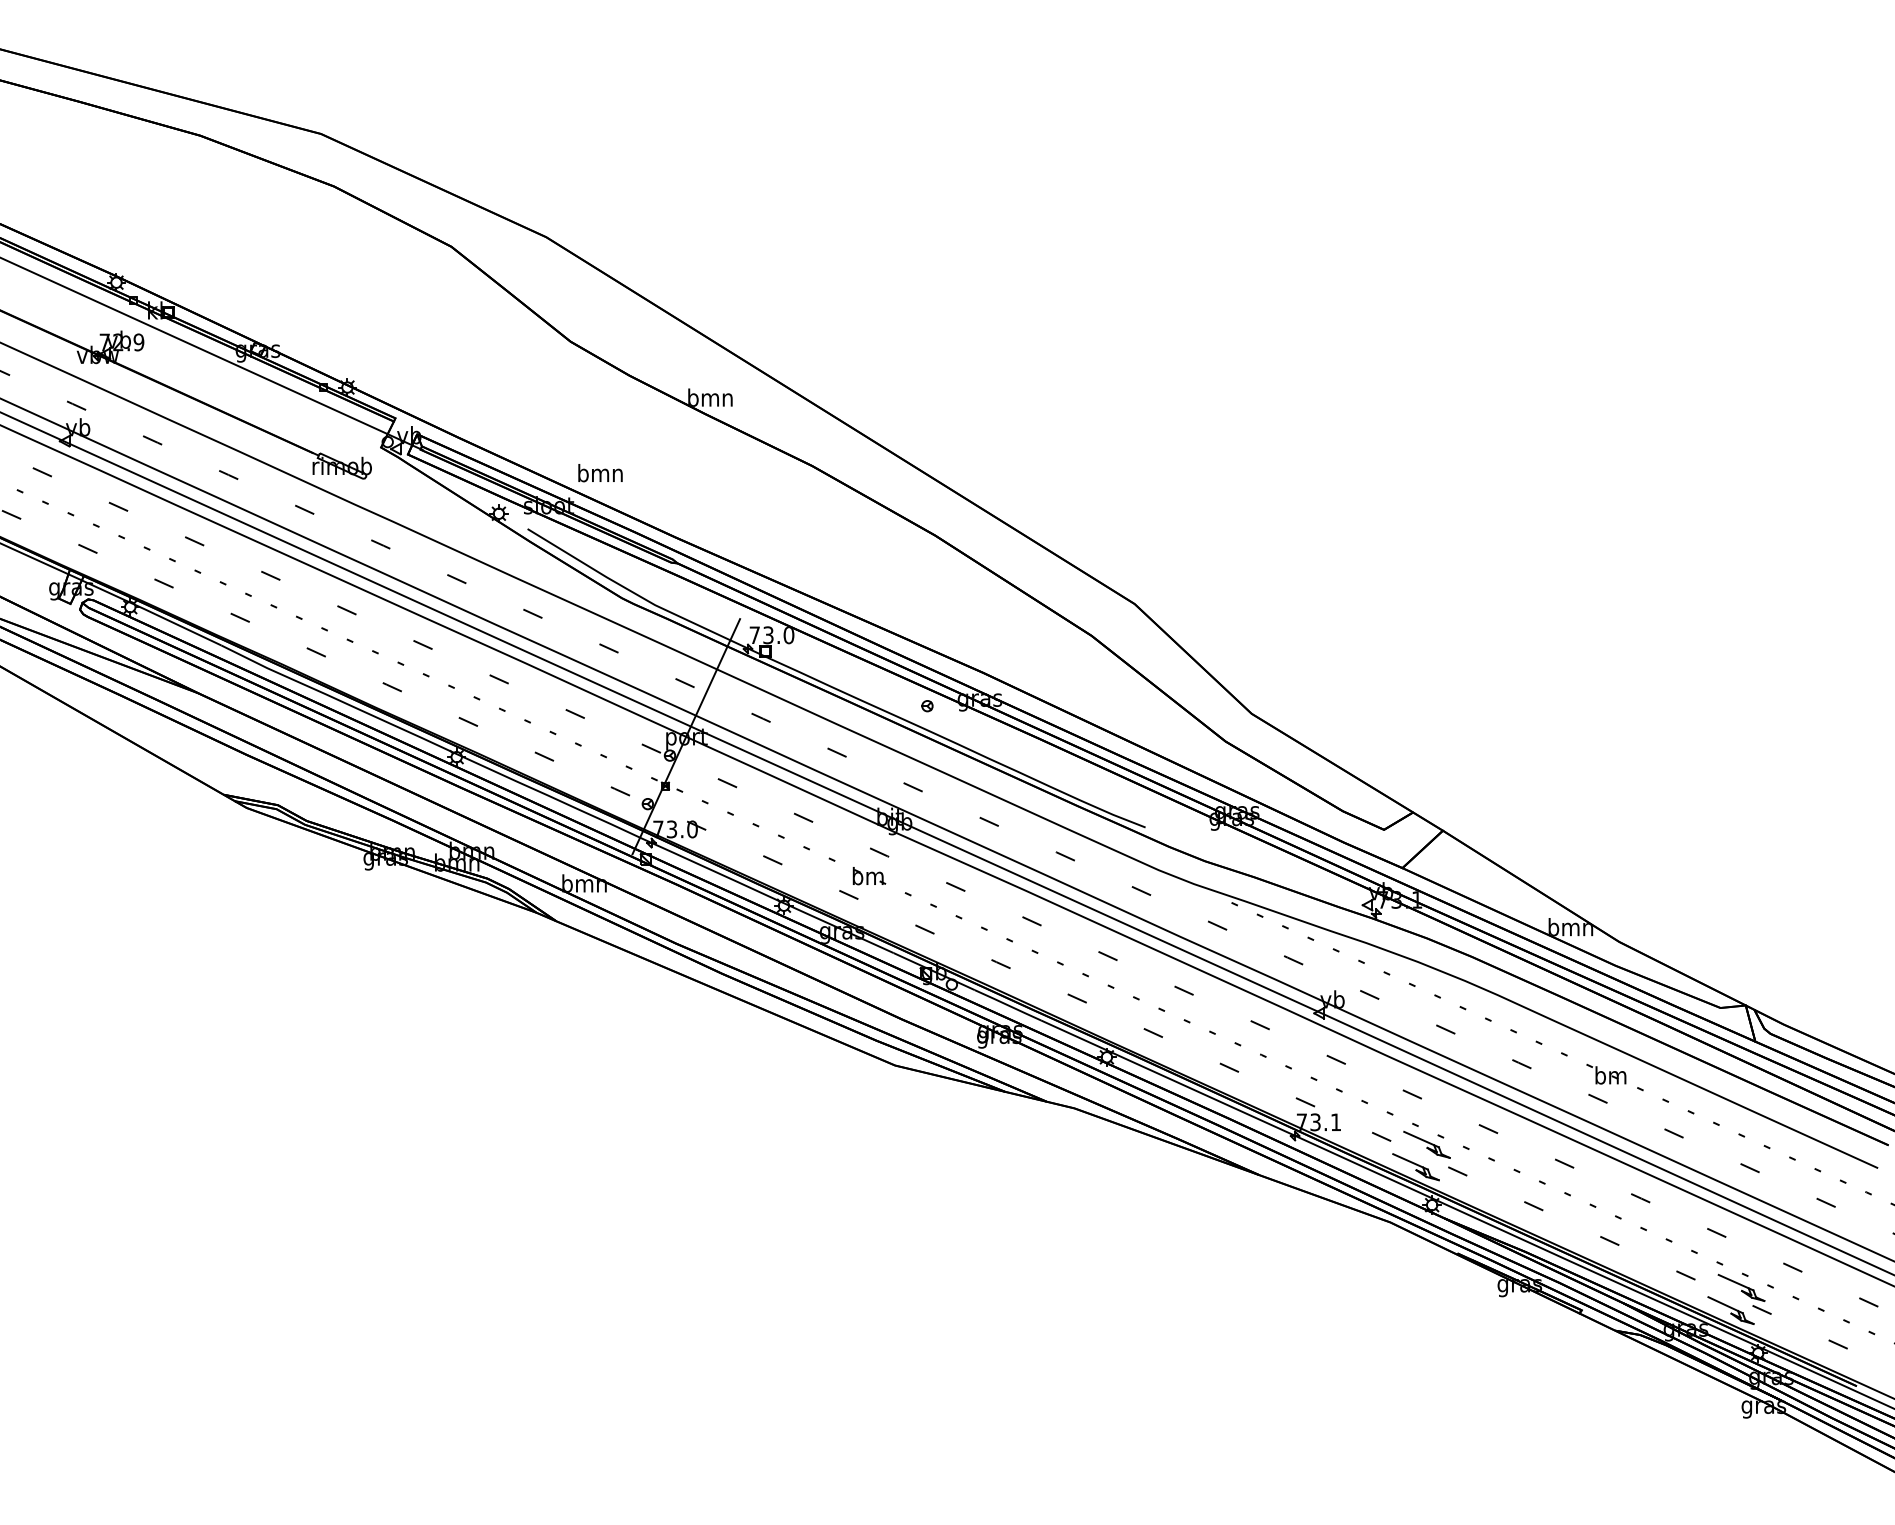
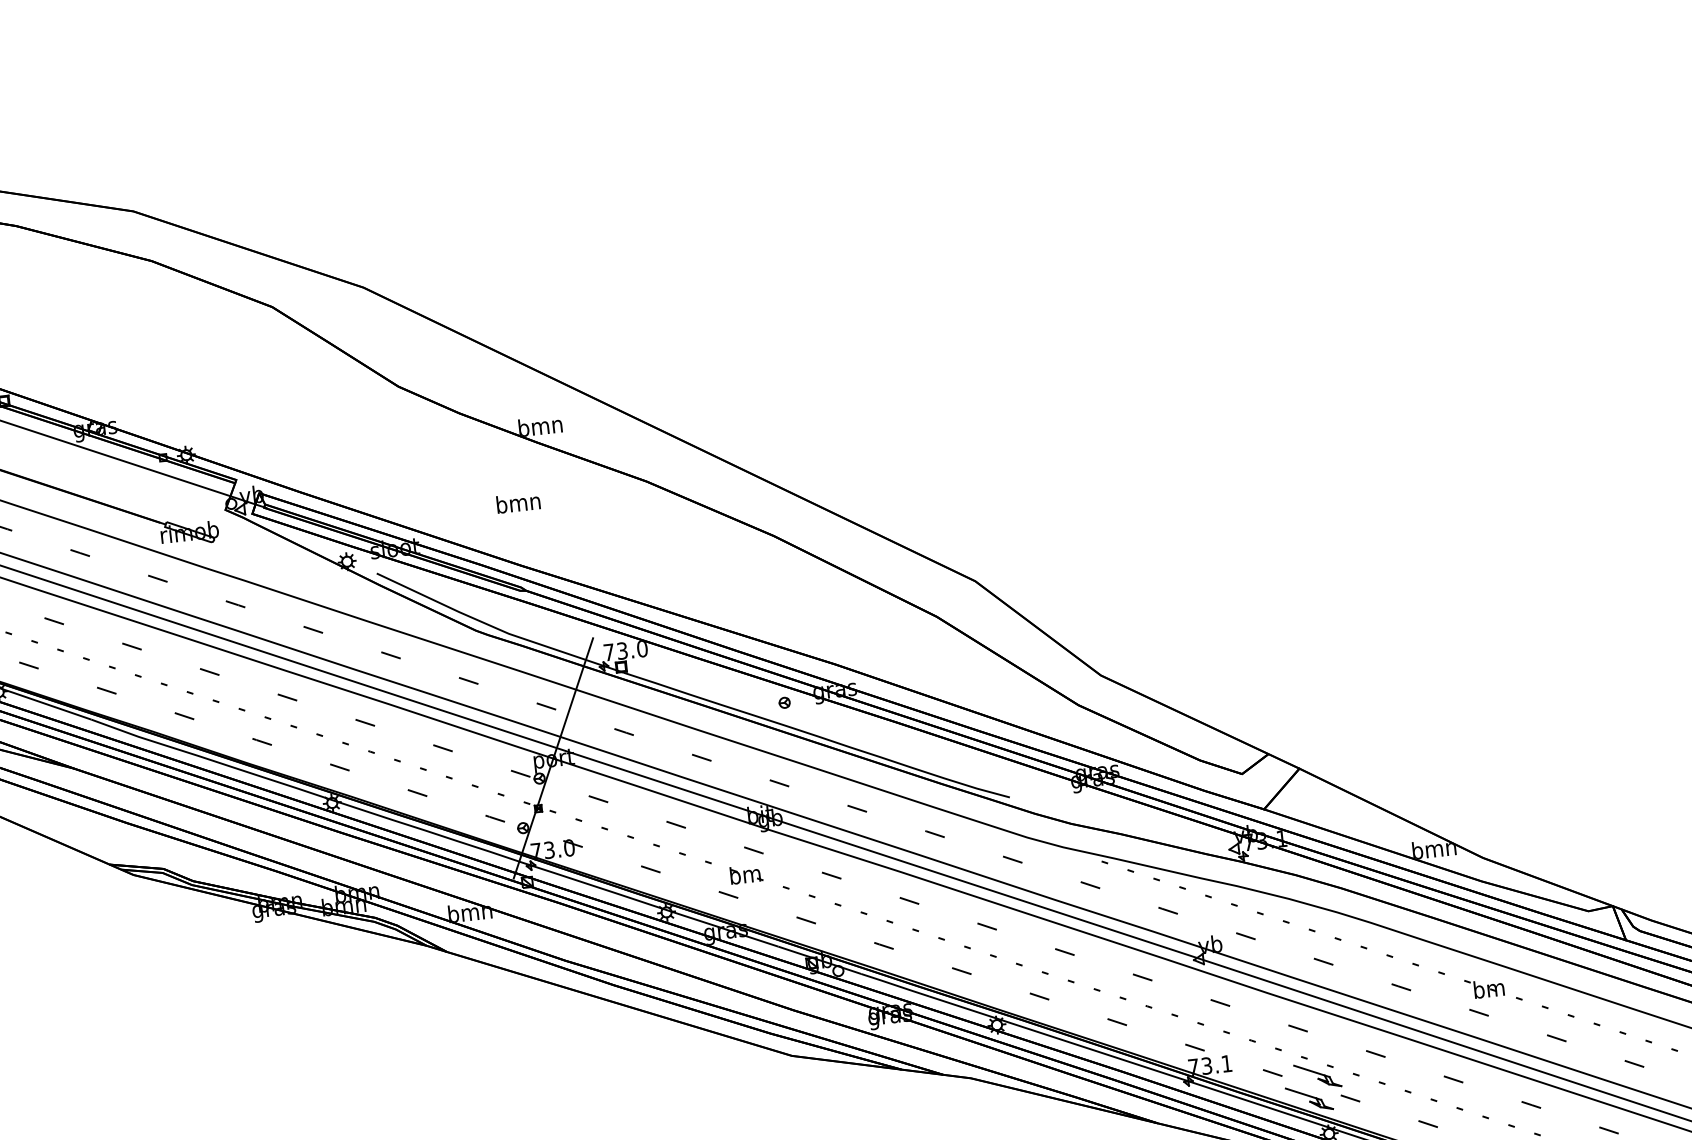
text: (600, 473) -> (518, 503), moved

